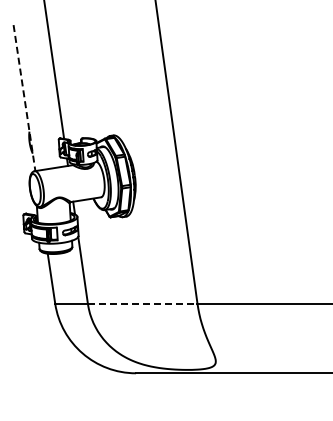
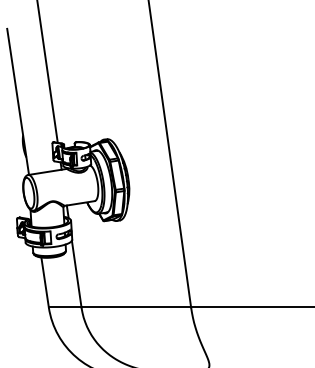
line: (24, 98) -> (18, 102), dashed -> solid
line: (142, 303) -> (136, 307), dashed -> solid

